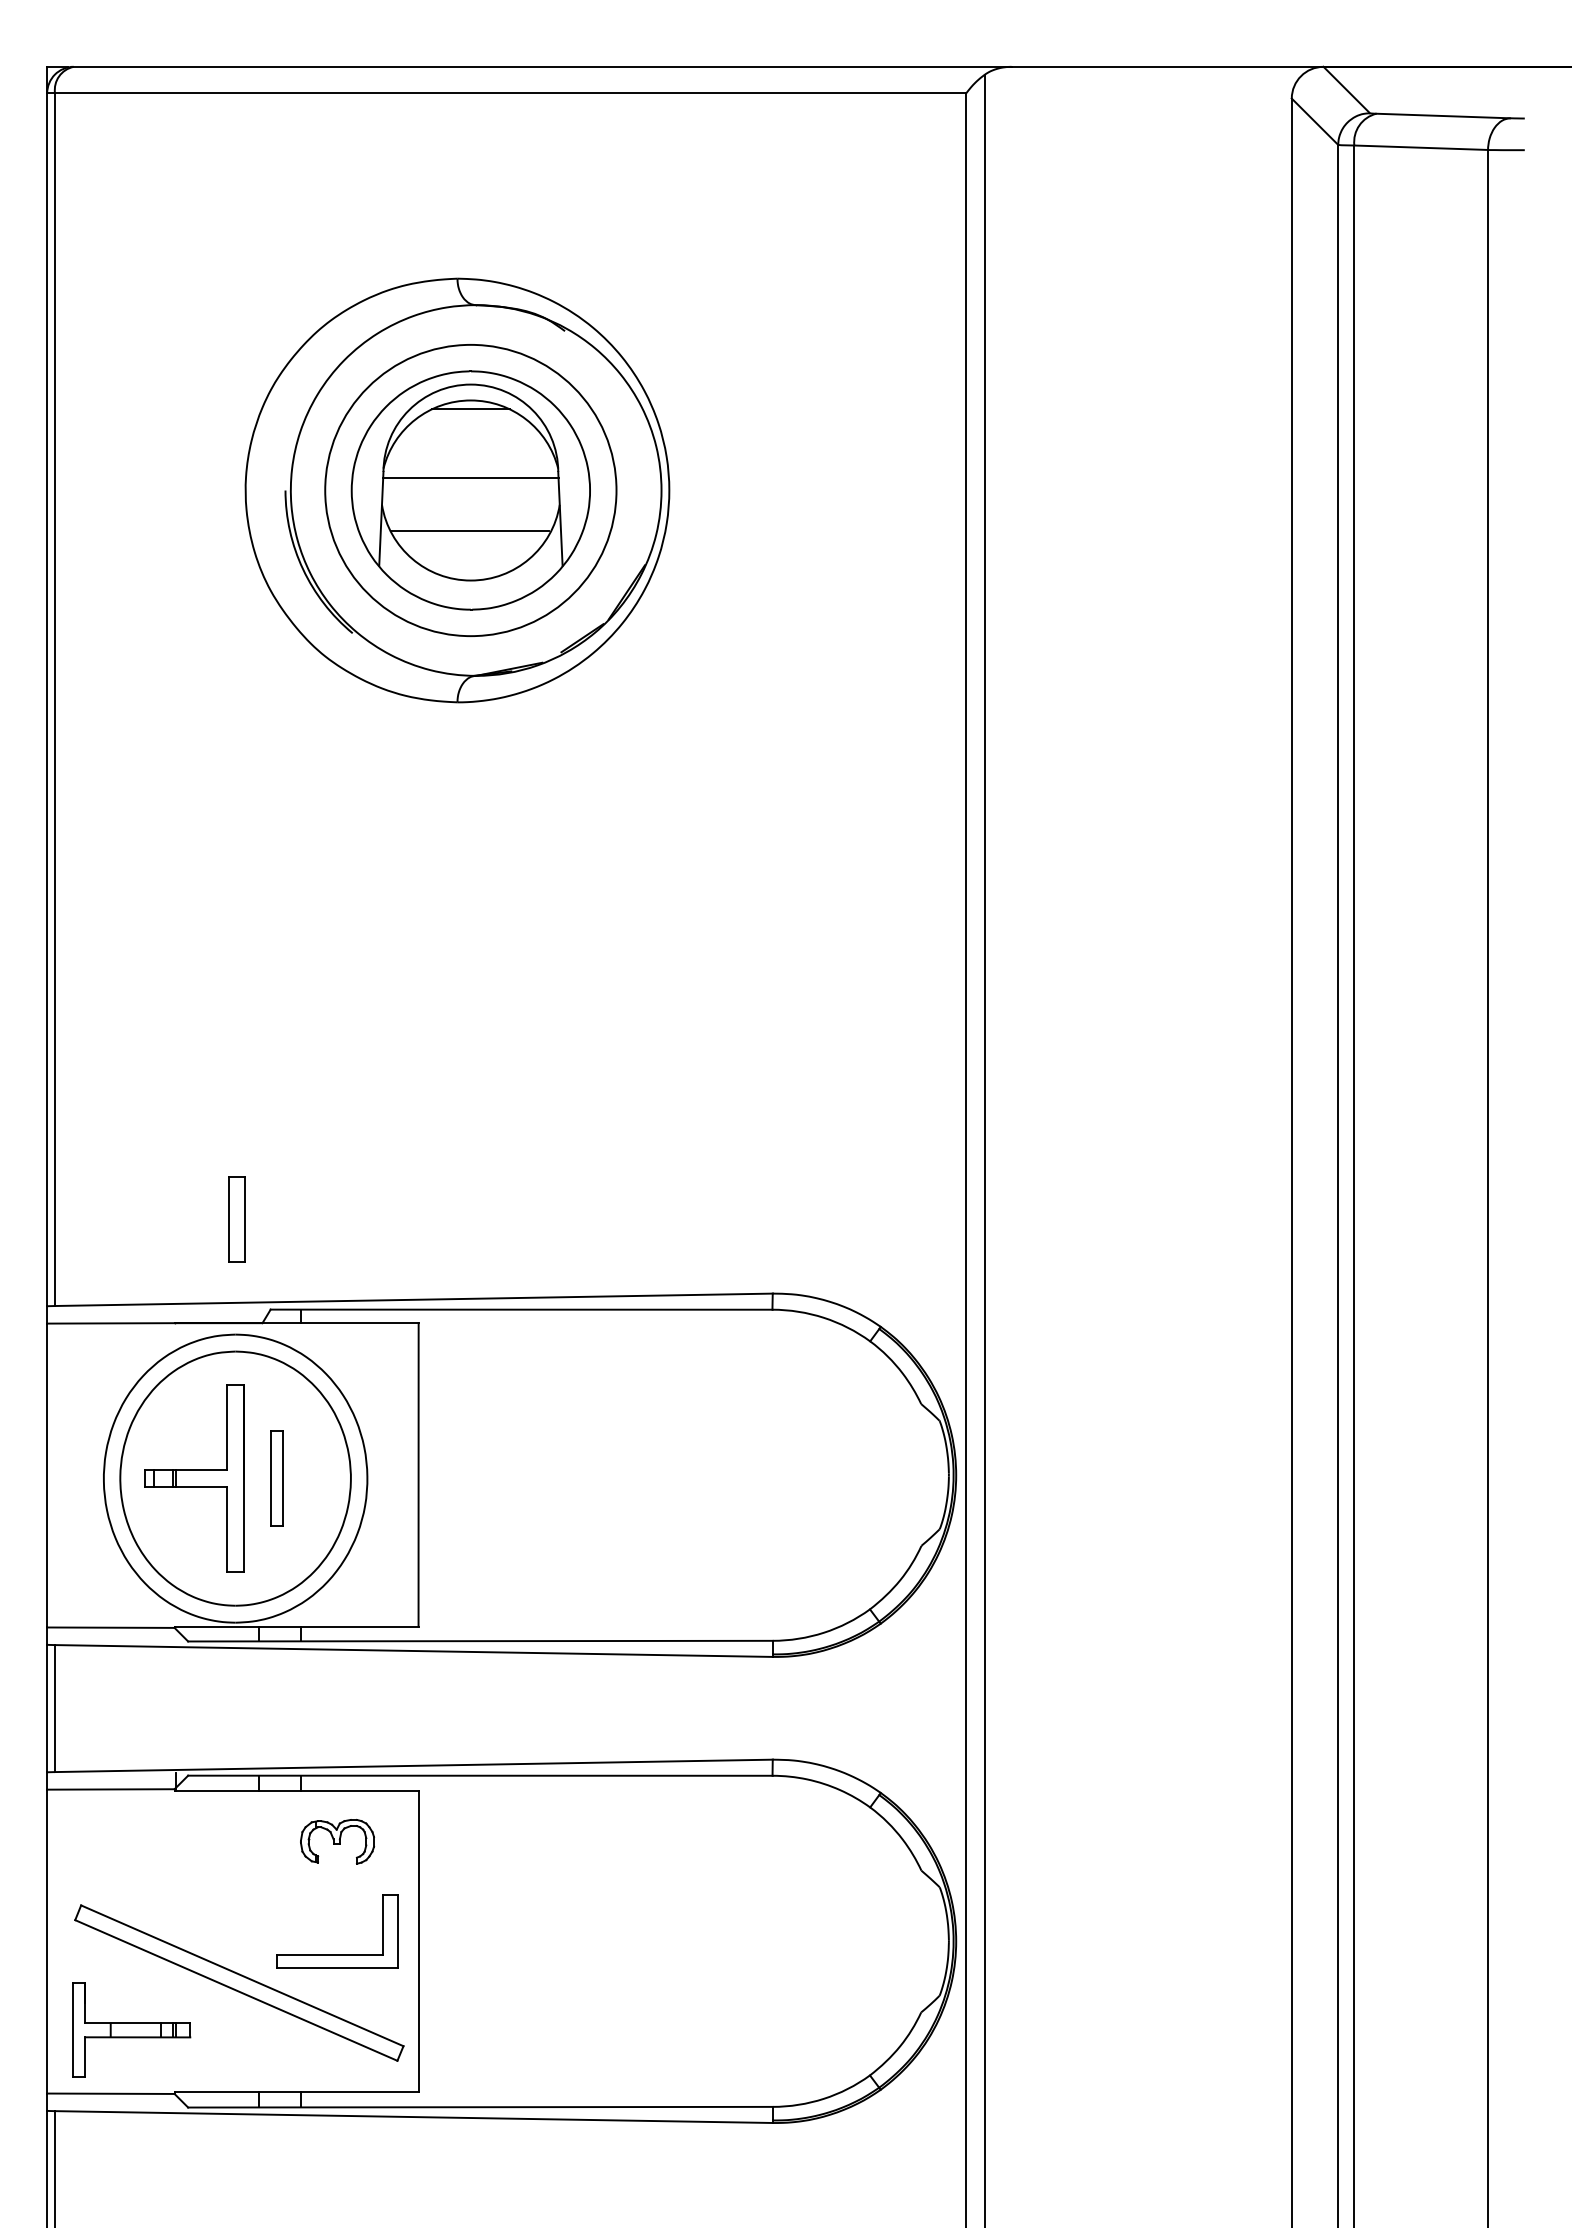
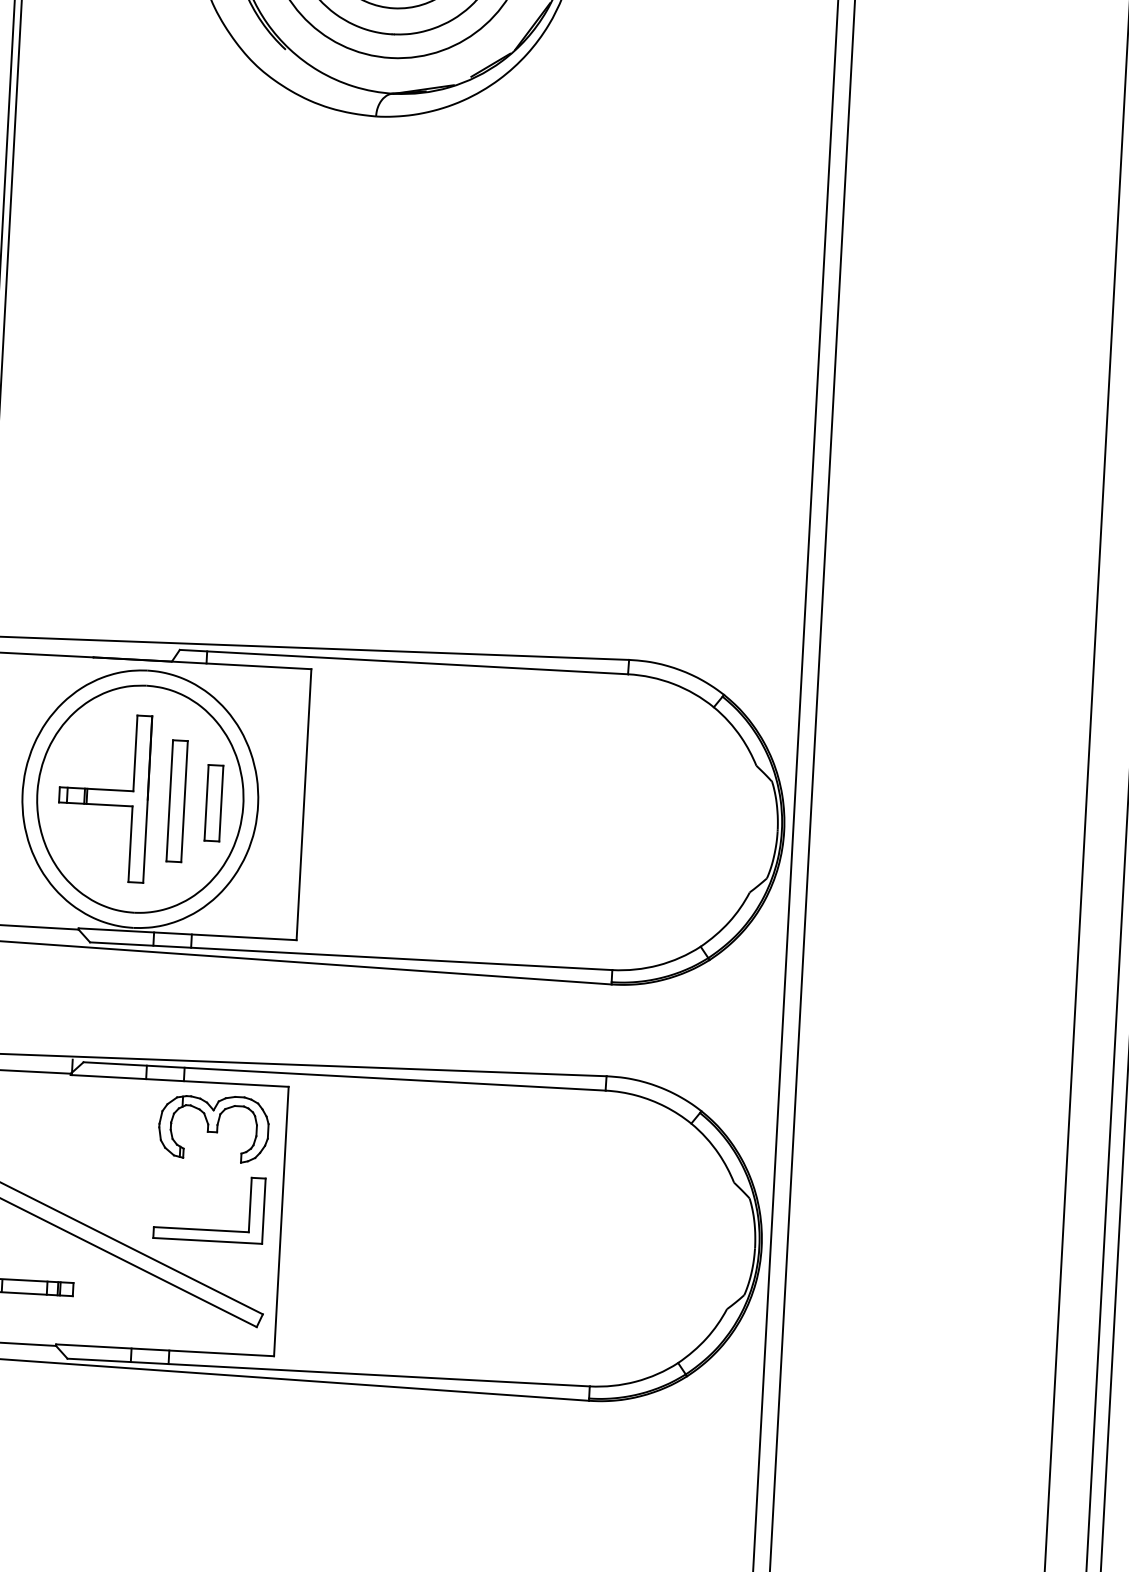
part: (236, 1219) -> (213, 803), moved
part: (276, 1478) -> (176, 801), size x1.43
part: (337, 1841) -> (213, 1128), size x1.67

